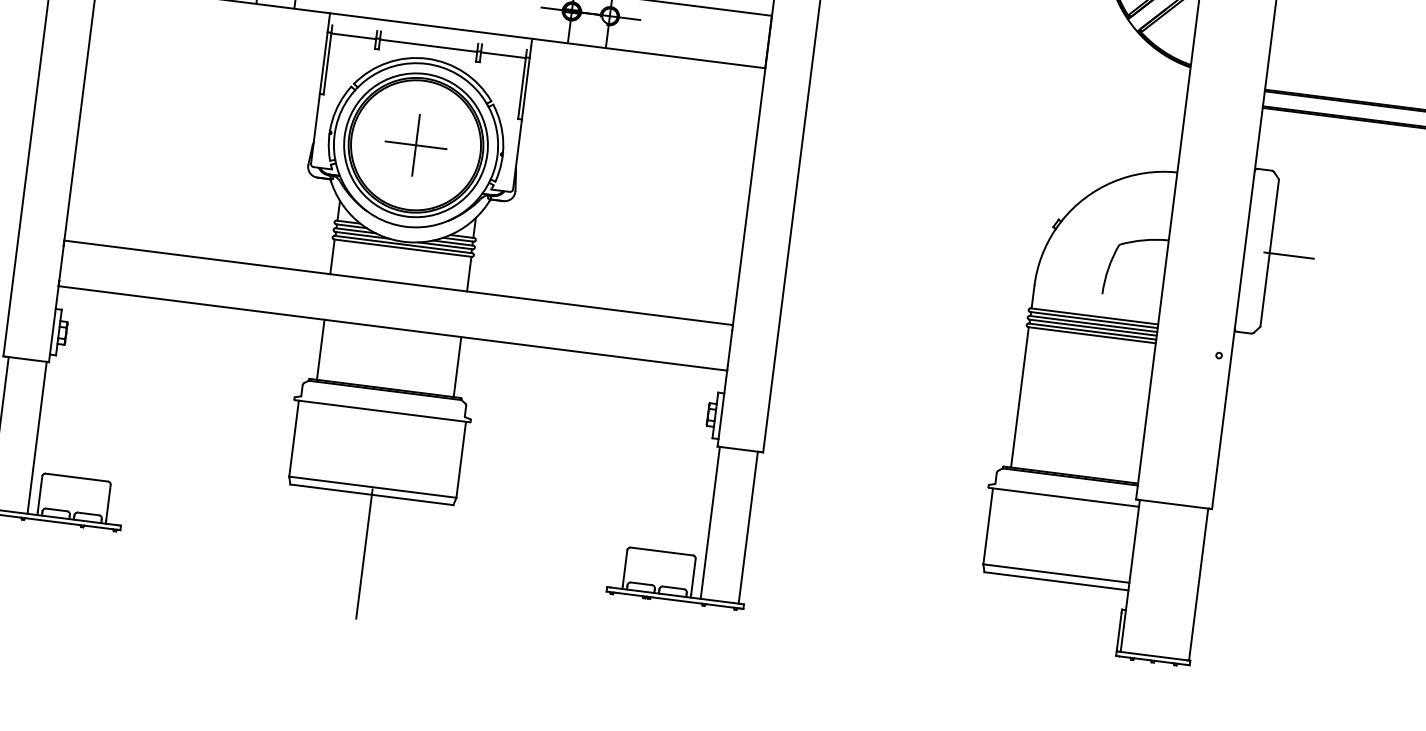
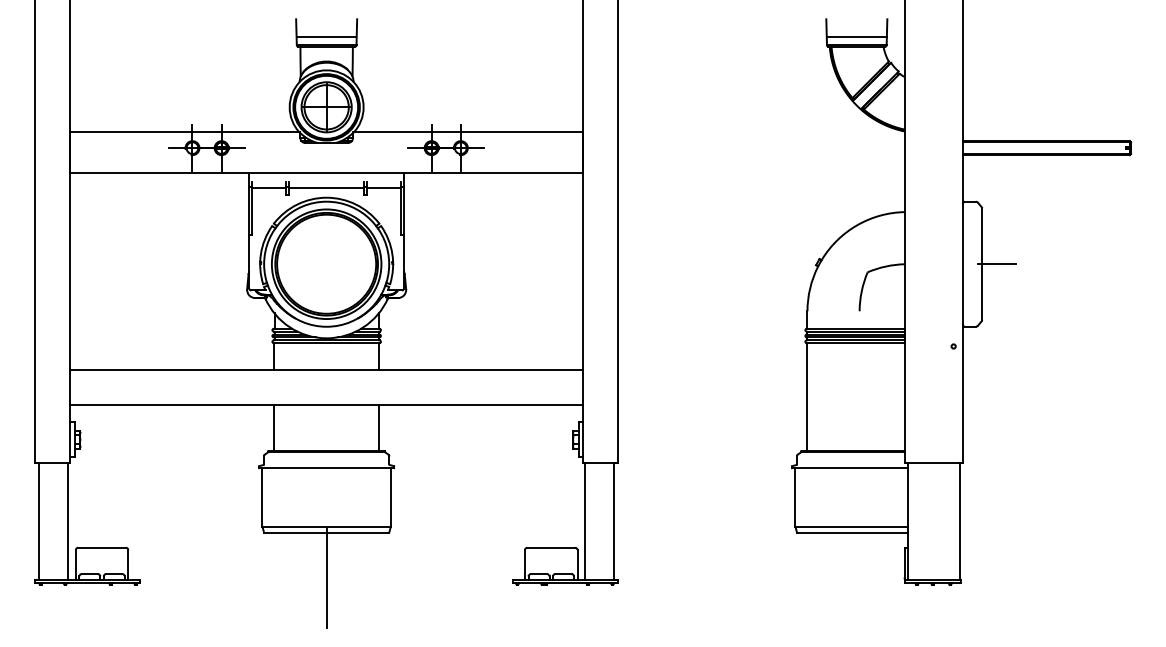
part: (415, 145) -> (326, 264), removed

